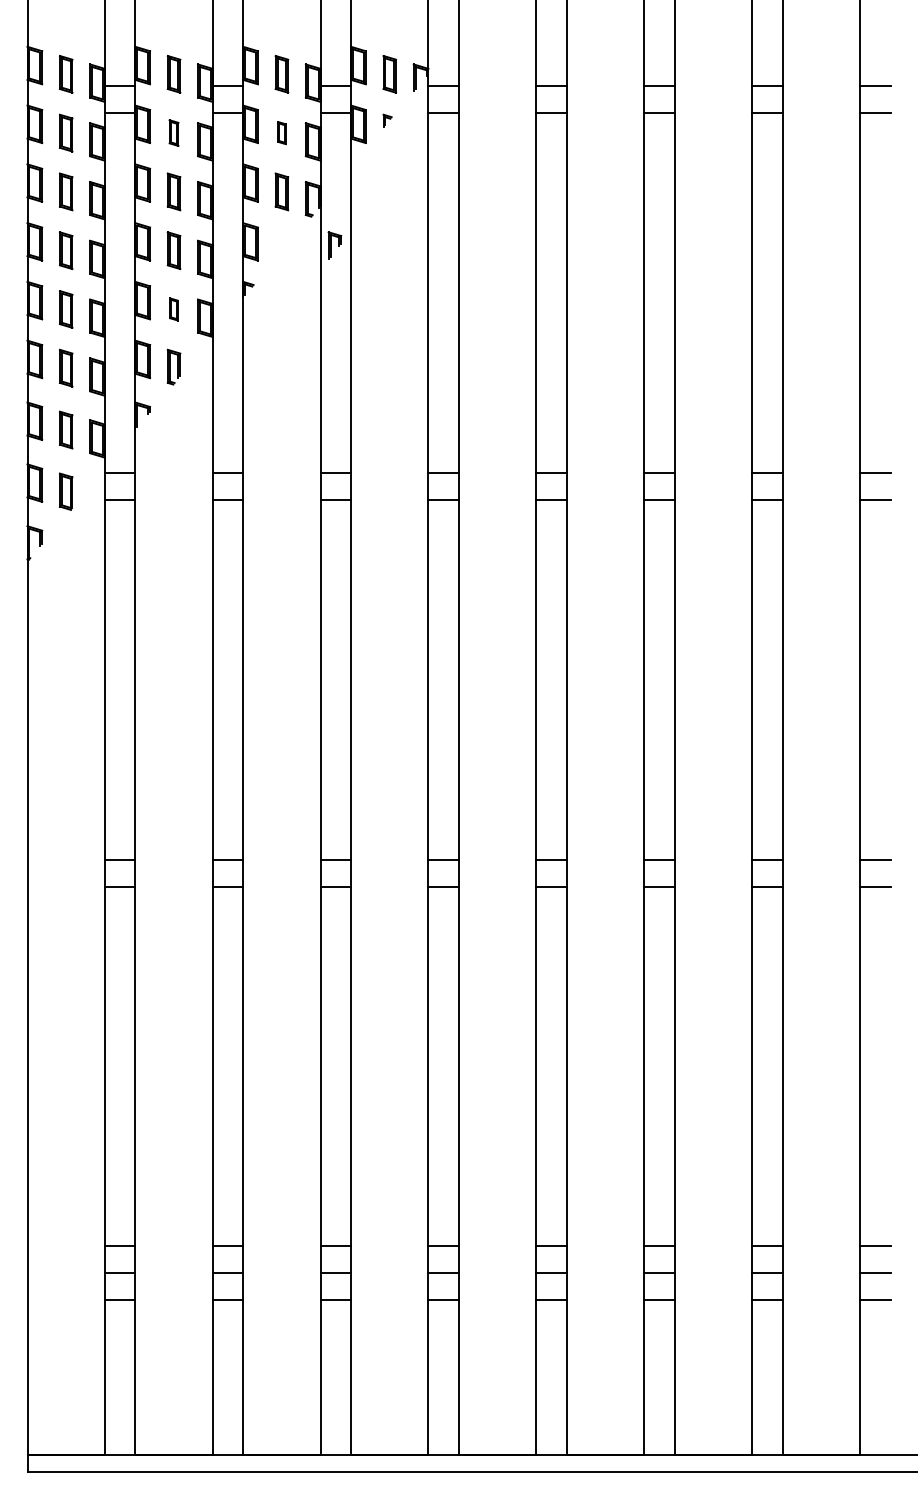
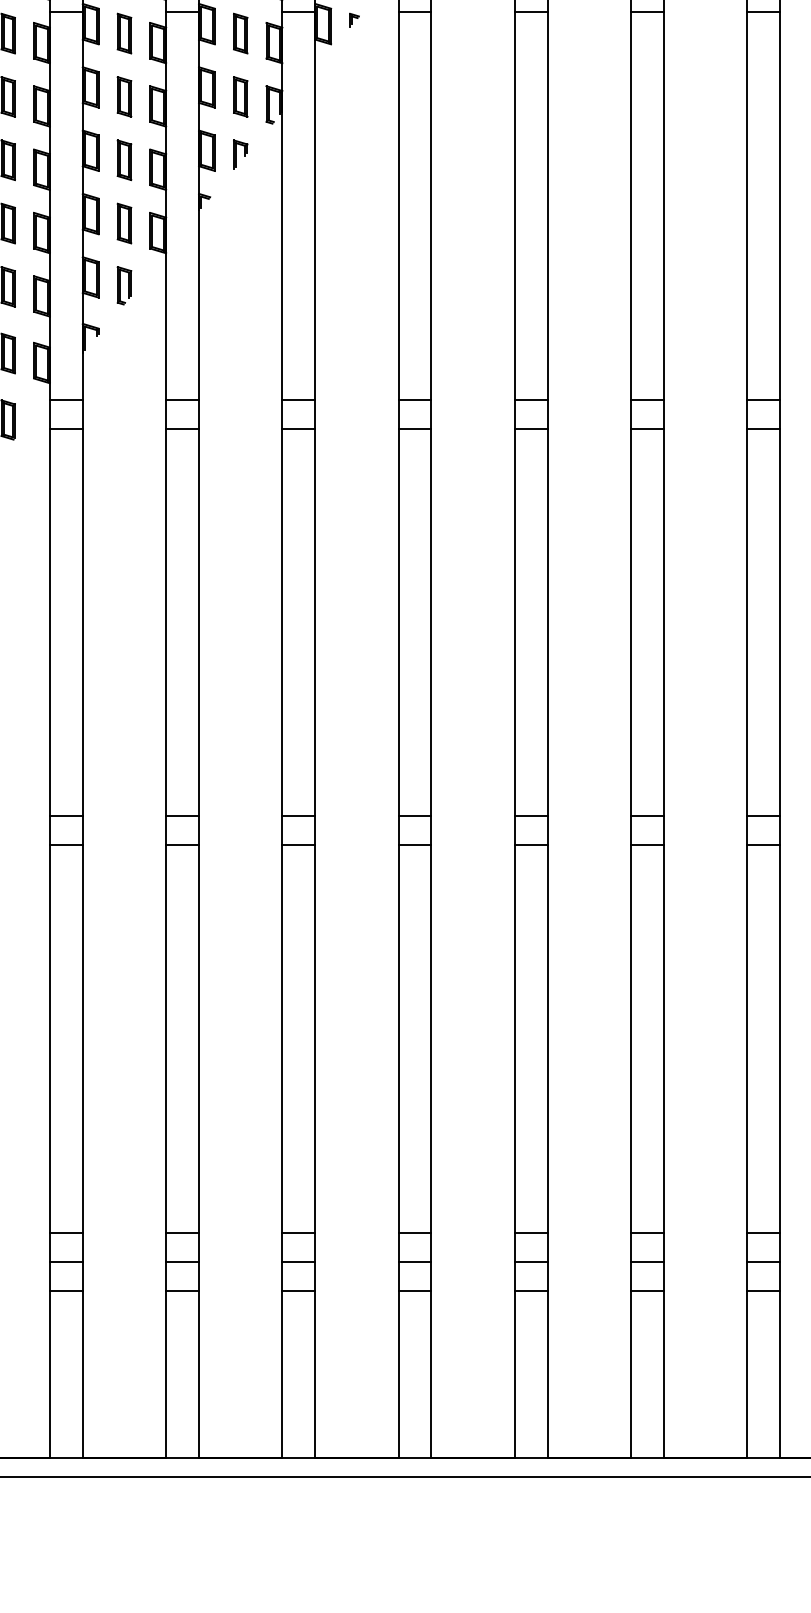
part: (173, 132) -> (123, 32), size x1.43
part: (281, 132) -> (240, 32), size x1.67
part: (334, 245) -> (240, 154), moved
part: (173, 309) -> (123, 223), size x1.67

